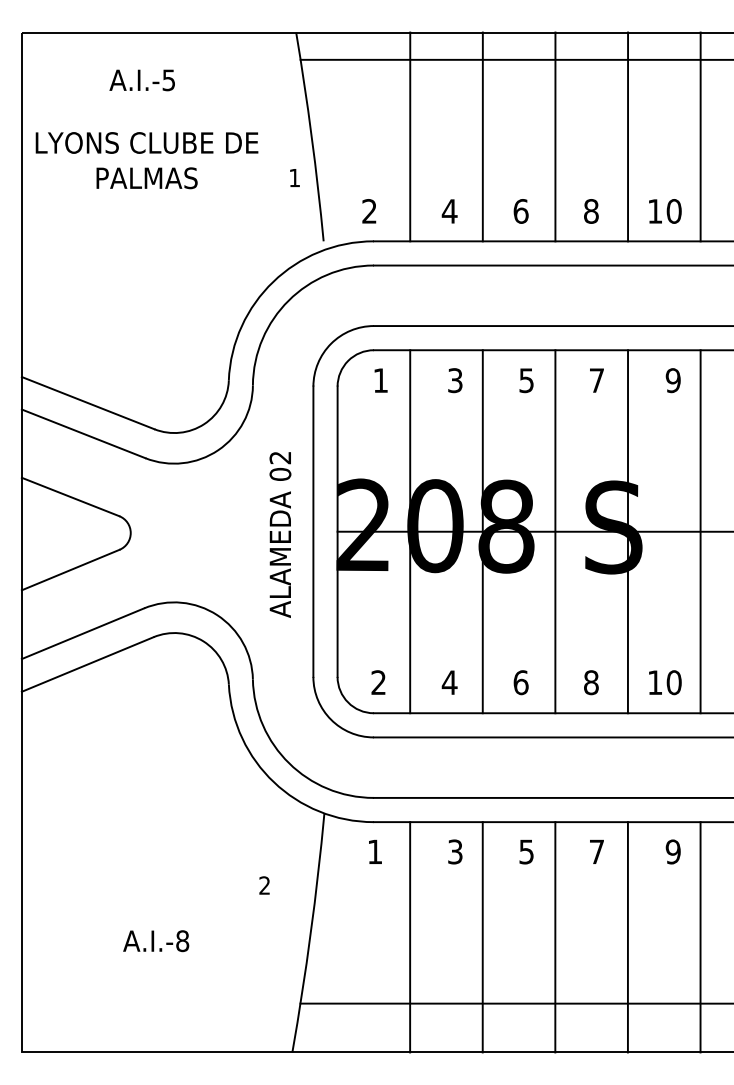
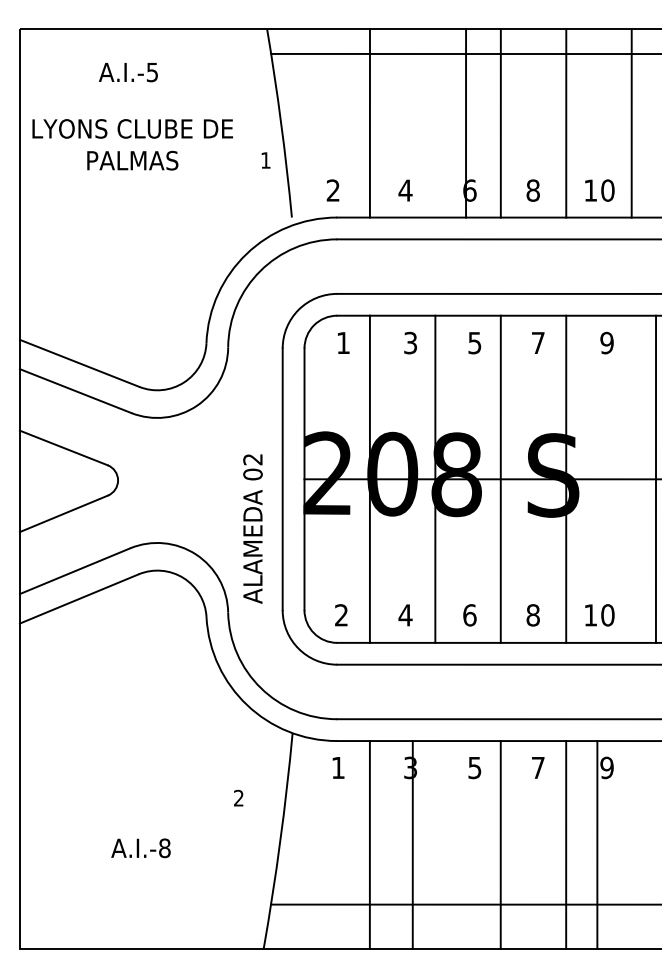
line: (482, 136) -> (465, 123), moved
line: (700, 531) -> (655, 479), moved
text: (280, 534) -> (253, 528), moved
line: (482, 937) -> (412, 845), moved
line: (700, 937) -> (597, 845), moved

